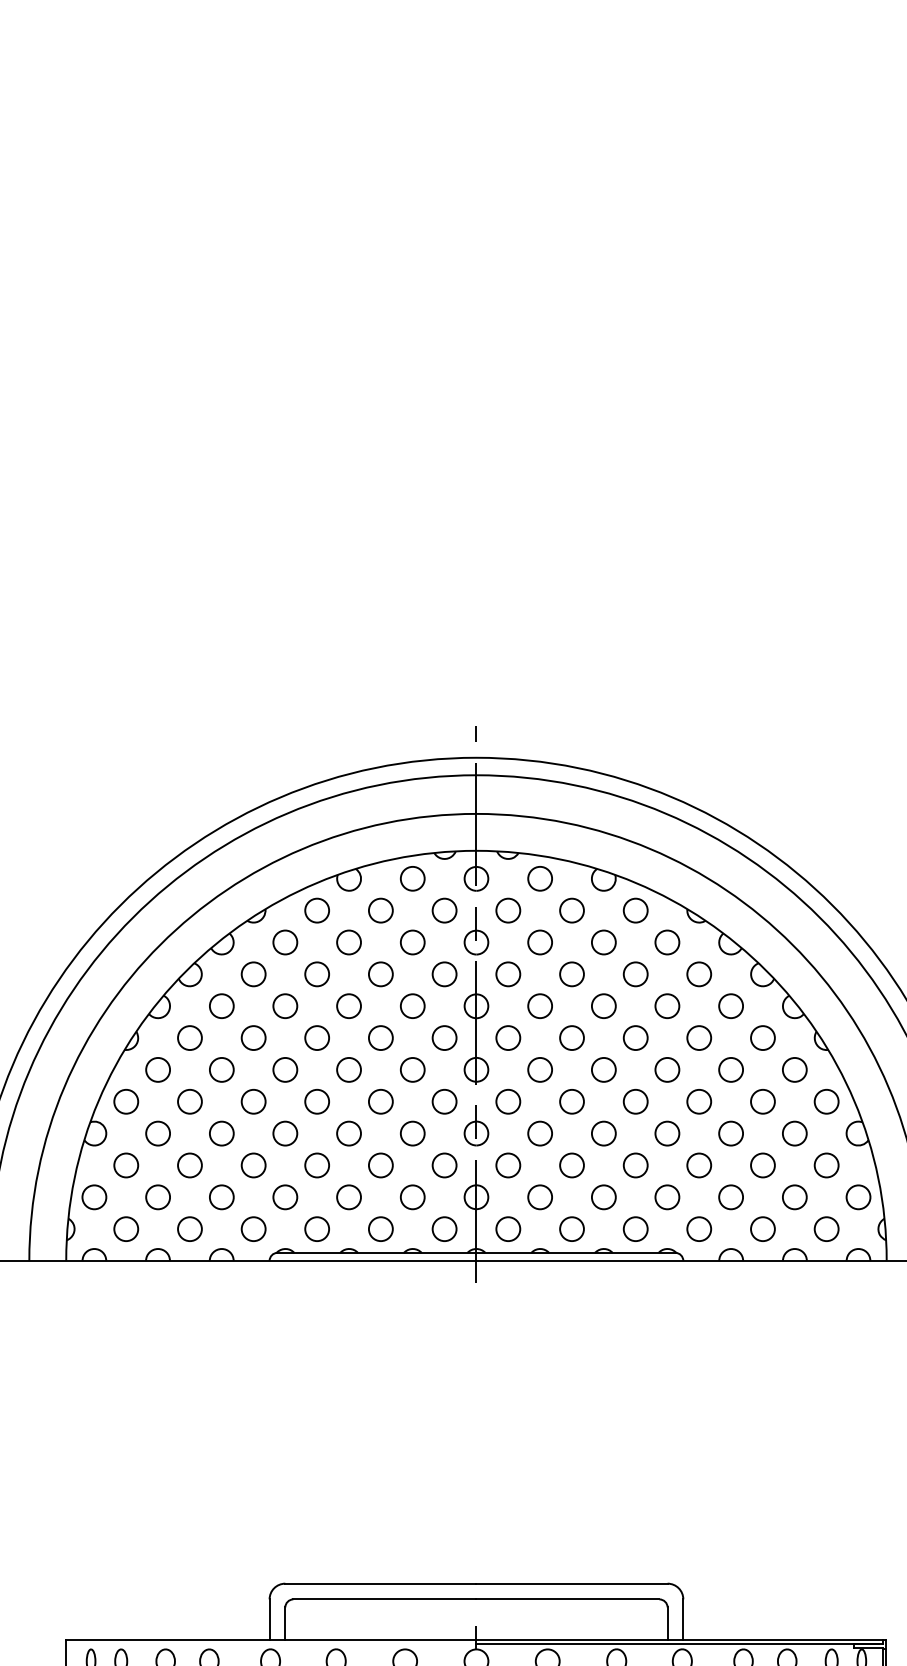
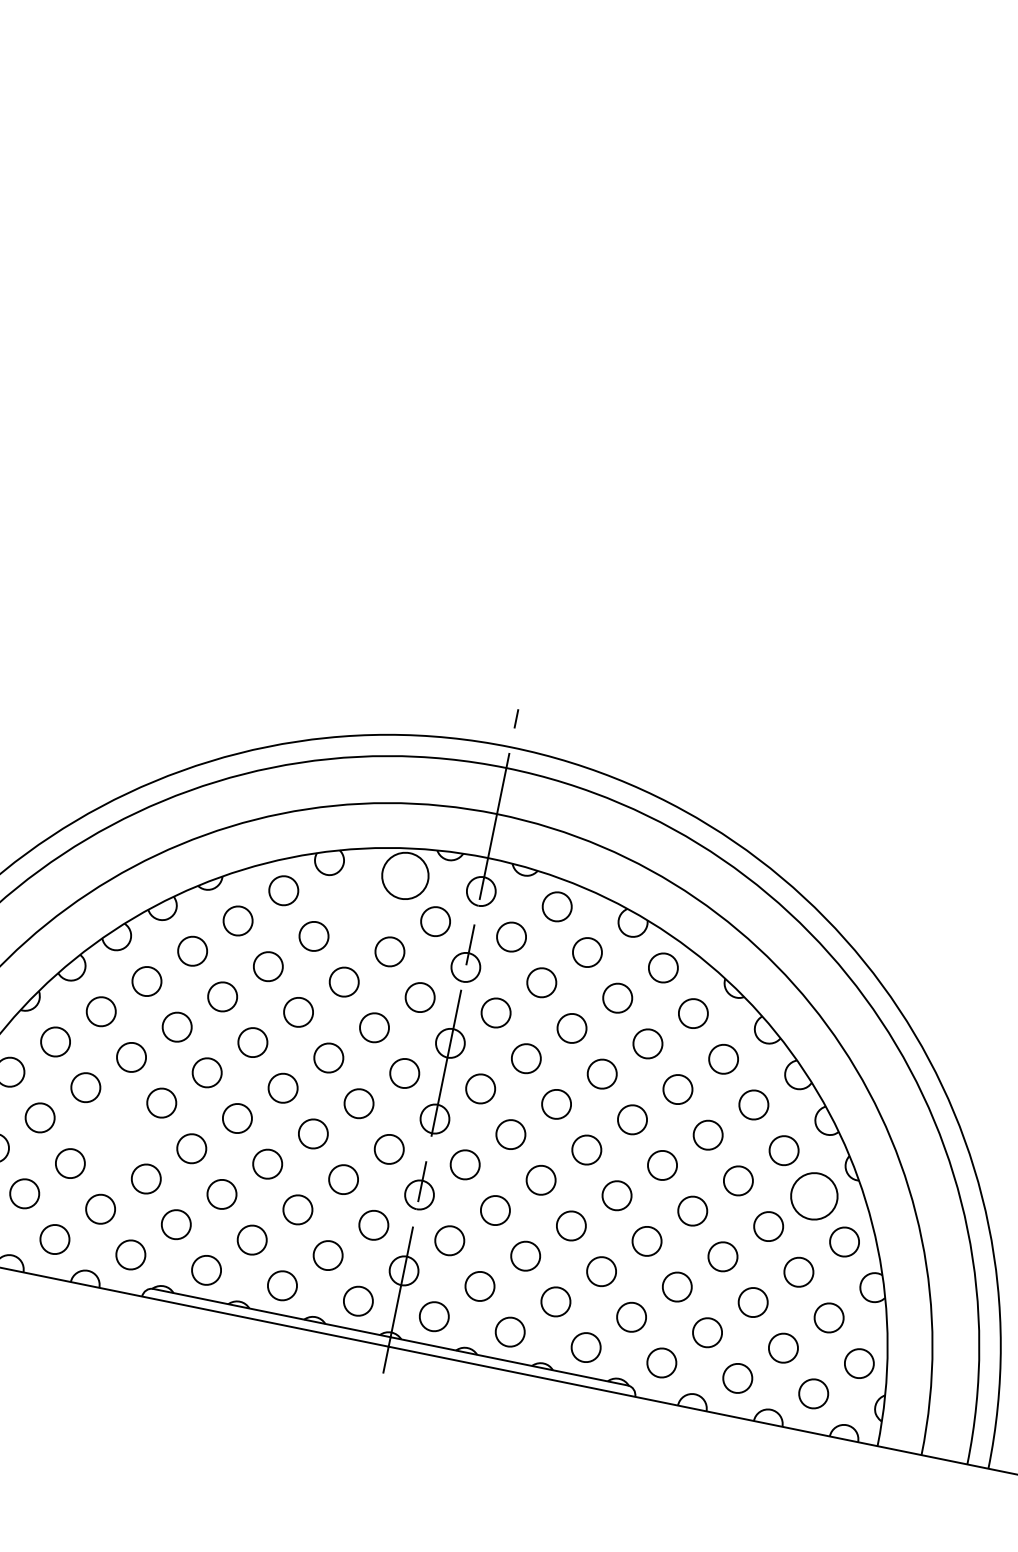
circle: (412, 878) -> (405, 875), size x1.6
circle: (380, 910) -> (359, 905), removed
circle: (794, 1069) -> (814, 1195), size x1.6
circle: (221, 1133) -> (115, 1133), removed

